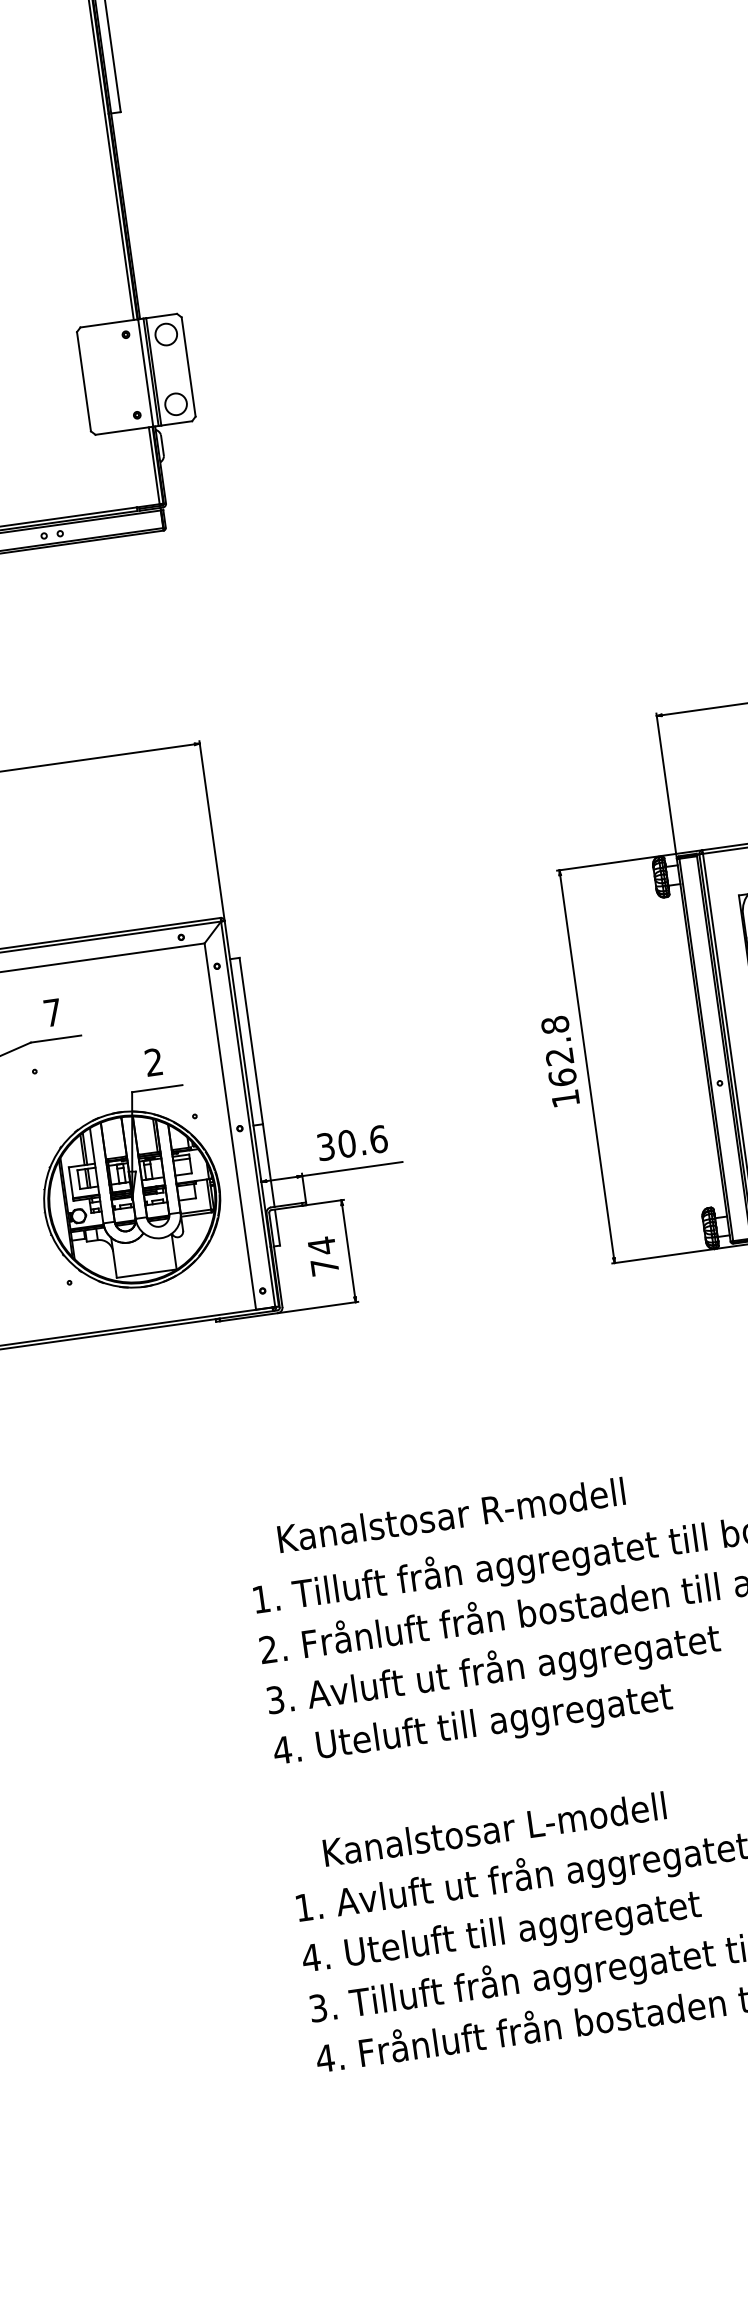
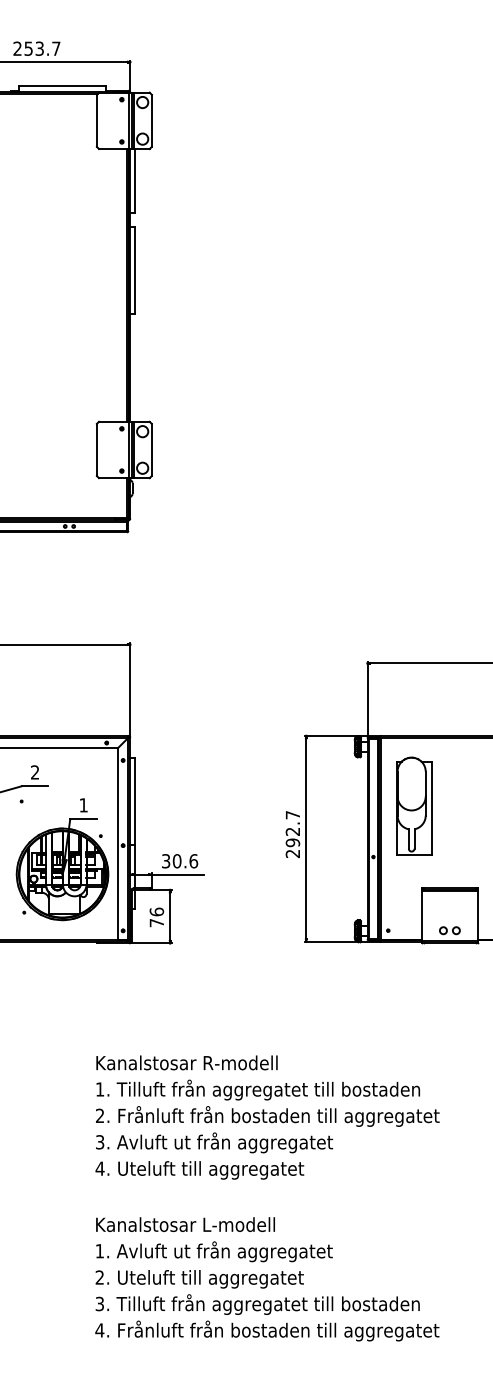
text: (53, 1012) -> (35, 772), 7 -> 2
text: (559, 1061) -> (292, 834), 162.8 -> 292.7
text: (153, 1062) -> (83, 805), 2 -> 1
text: (321, 1245) -> (156, 911), 74 -> 76
text: (450, 1514) -> (186, 1062), moved
text: (494, 1828) -> (185, 1224), moved
text: (310, 1957) -> (99, 1277), 4. -> 2.

